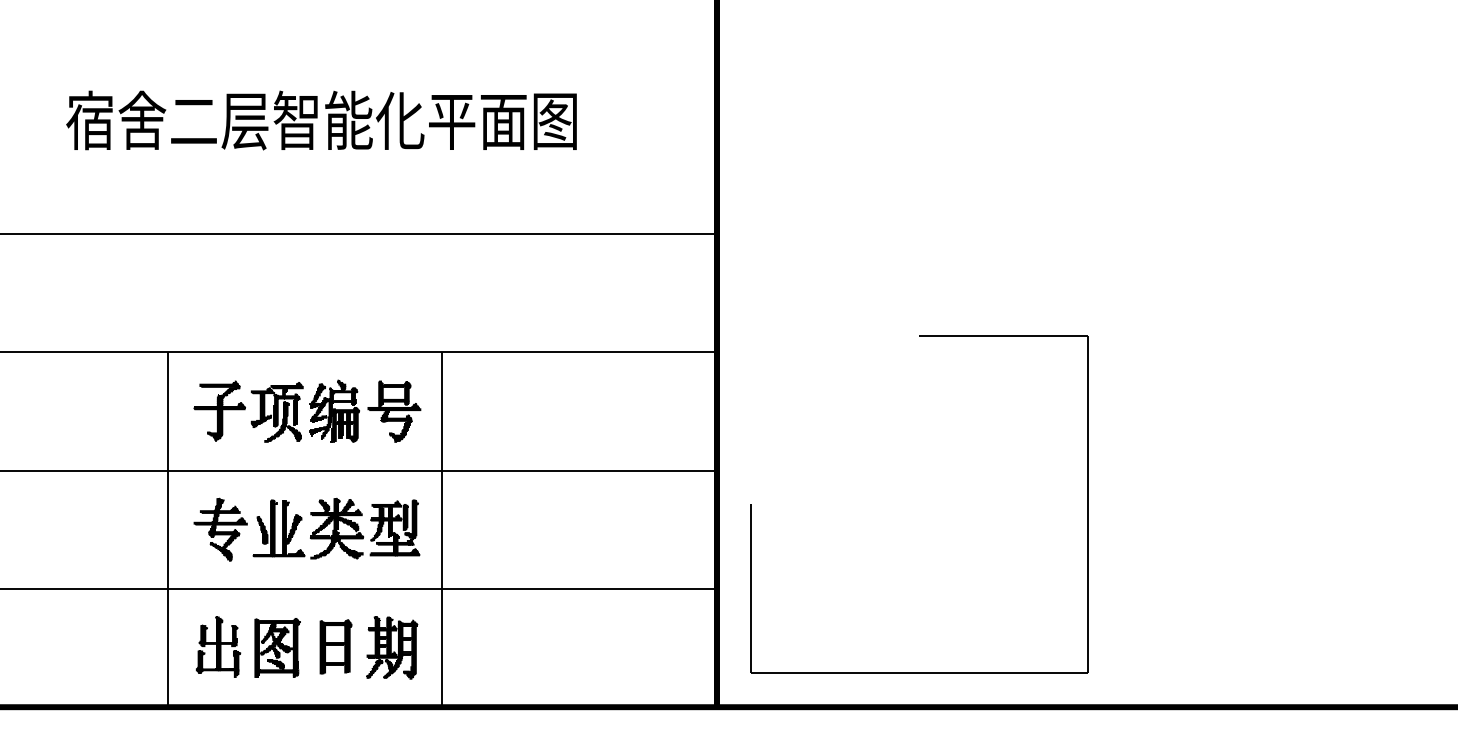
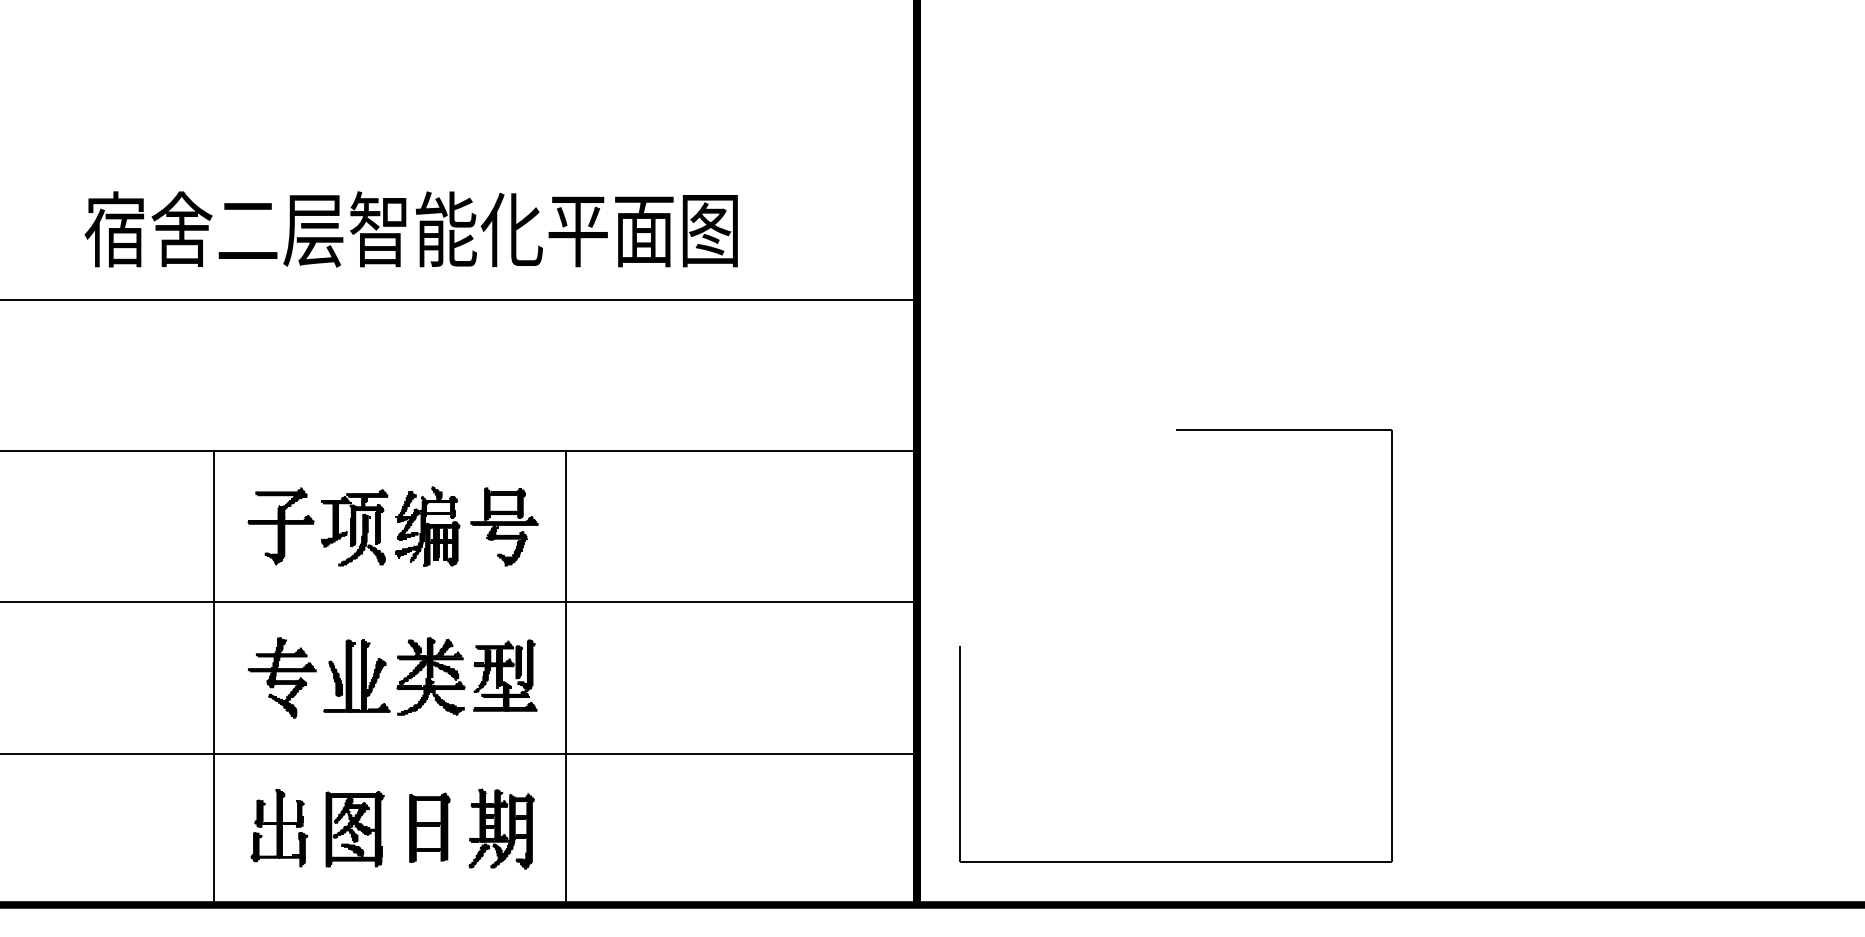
text: (320, 120) -> (410, 229), moved

